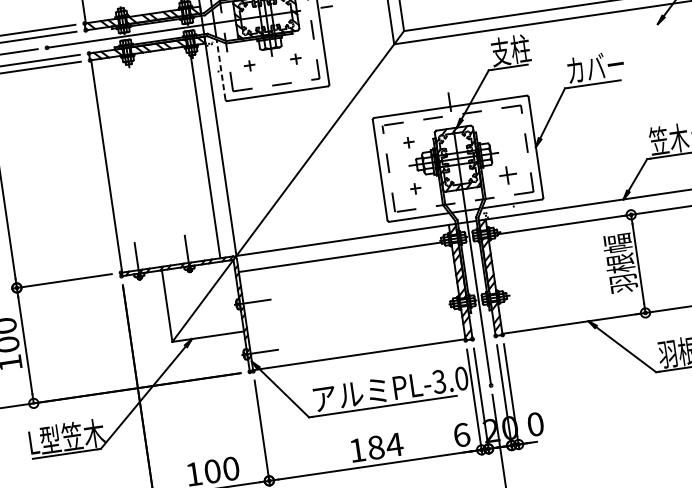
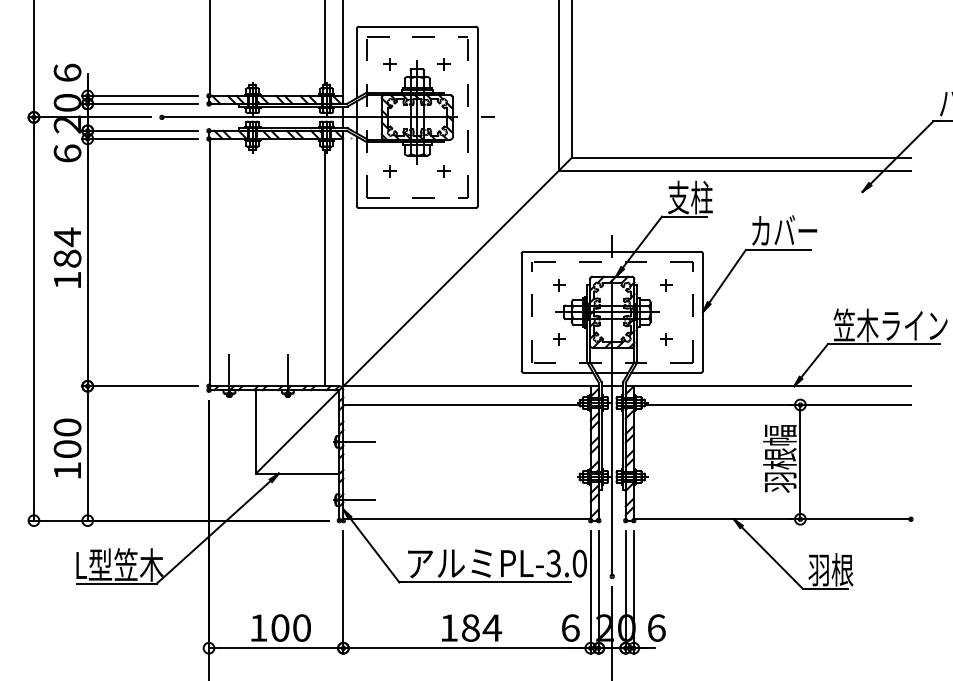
line: (220, 69) -> (356, 171), dashed -> solid
part: (501, 128) -> (666, 285), added
part: (508, 175) -> (666, 339), size x0.62
text: (535, 423) -> (656, 627), 0 -> 6

